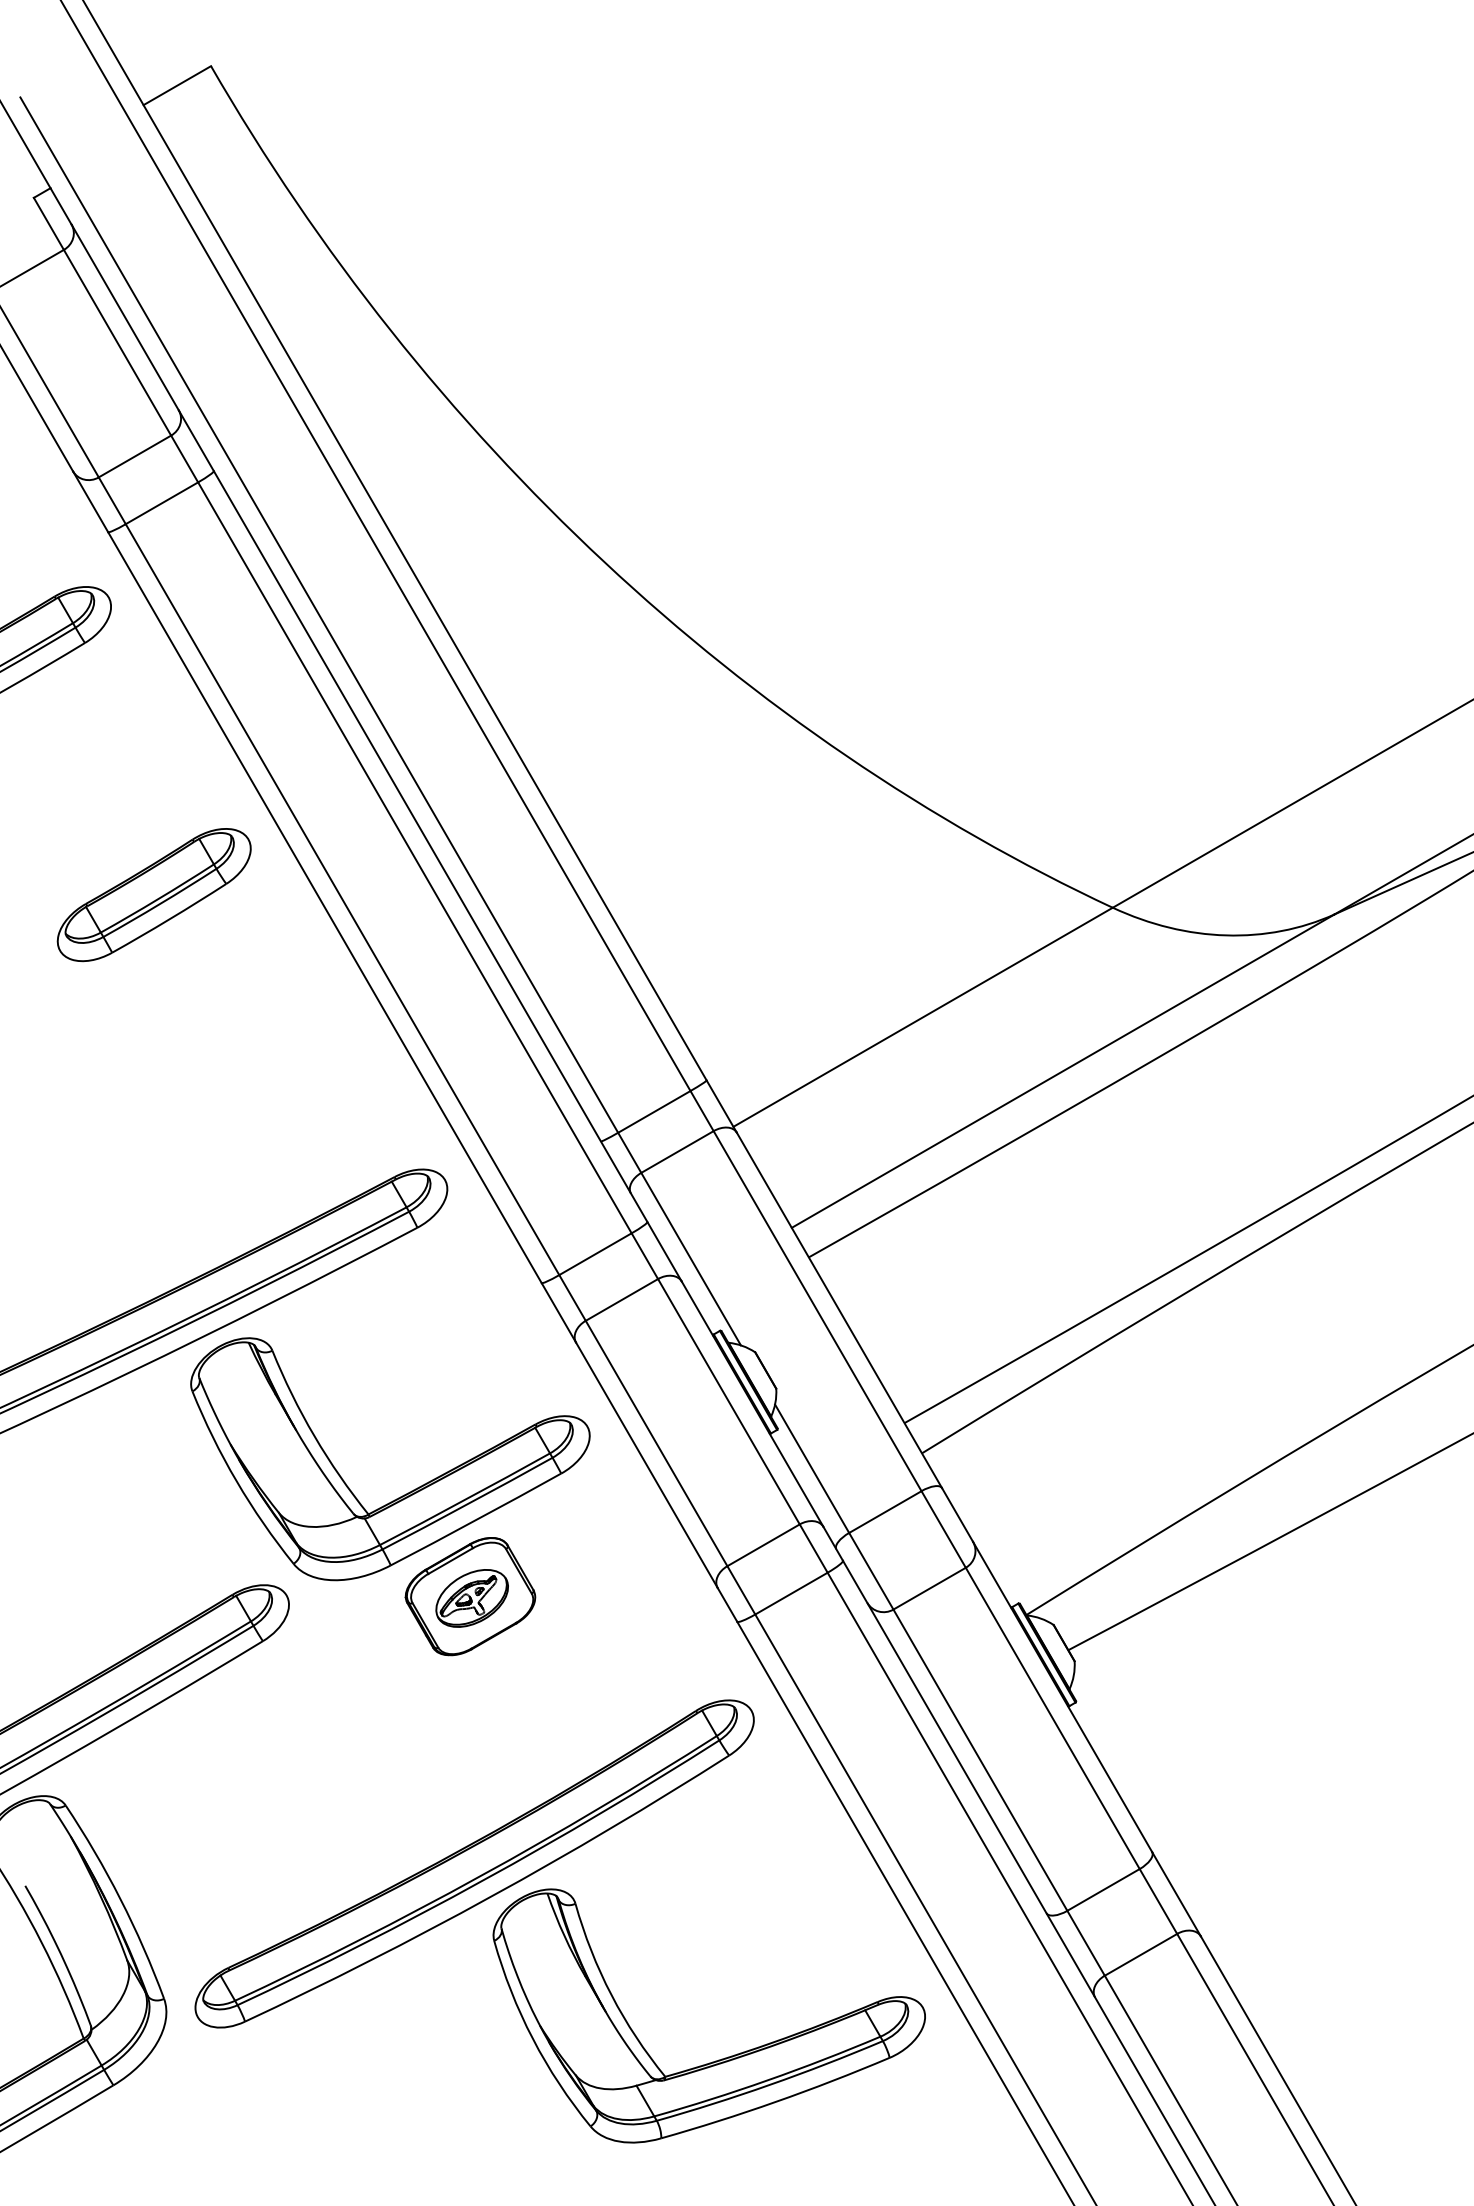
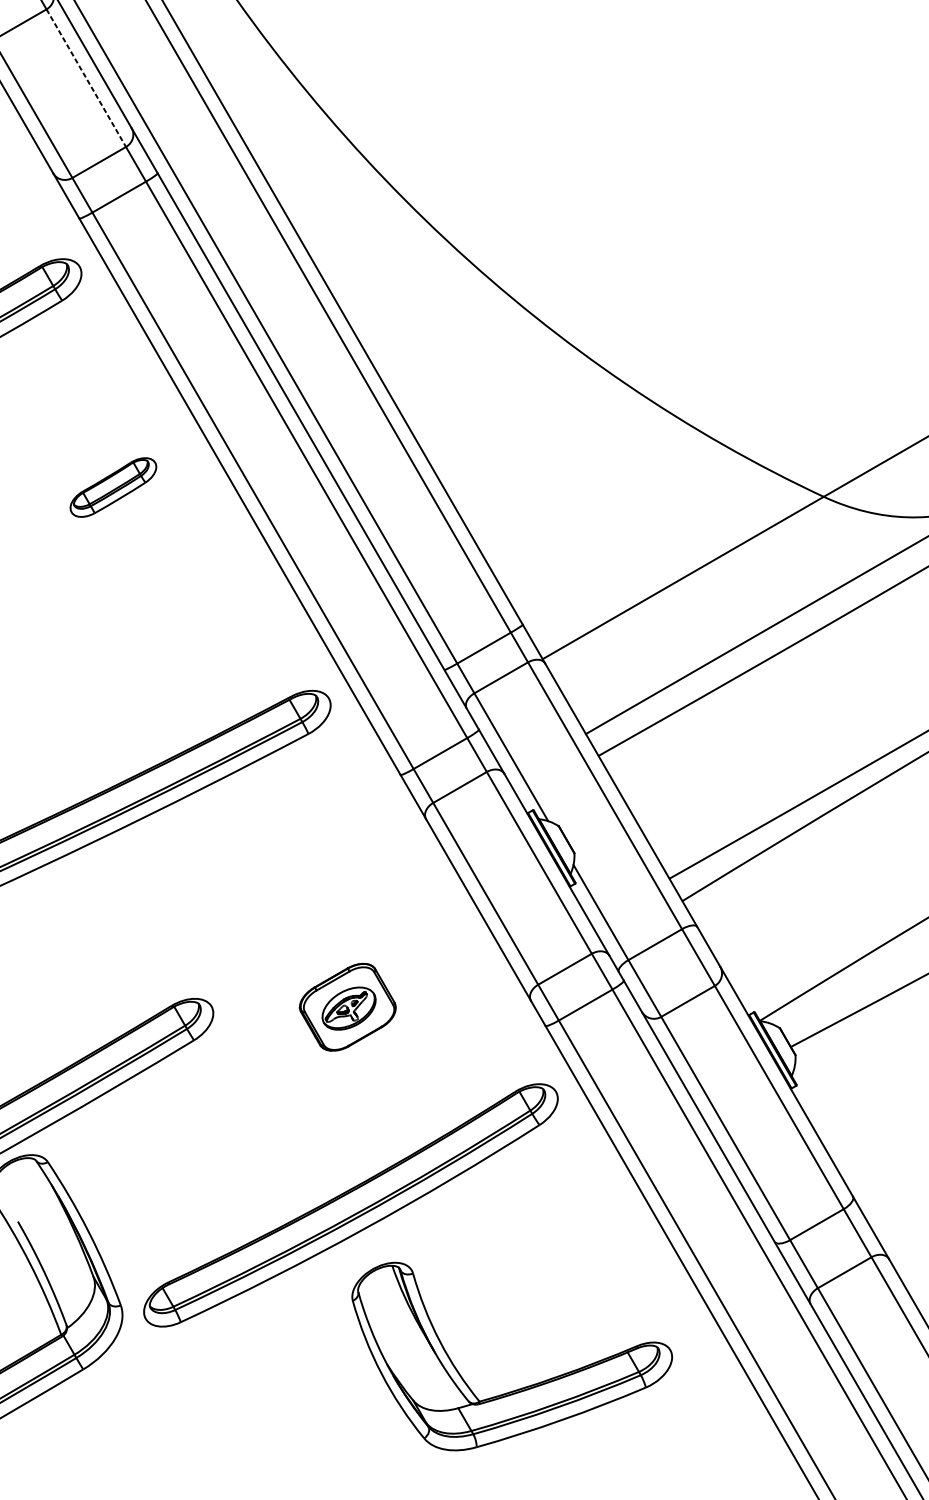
line: (117, 343) -> (86, 78), solid -> dashed
part: (153, 895) -> (112, 487), size x0.6
part: (409, 1491) -> (302, 929), removed
part: (721, 2058) -> (521, 1388), moved

